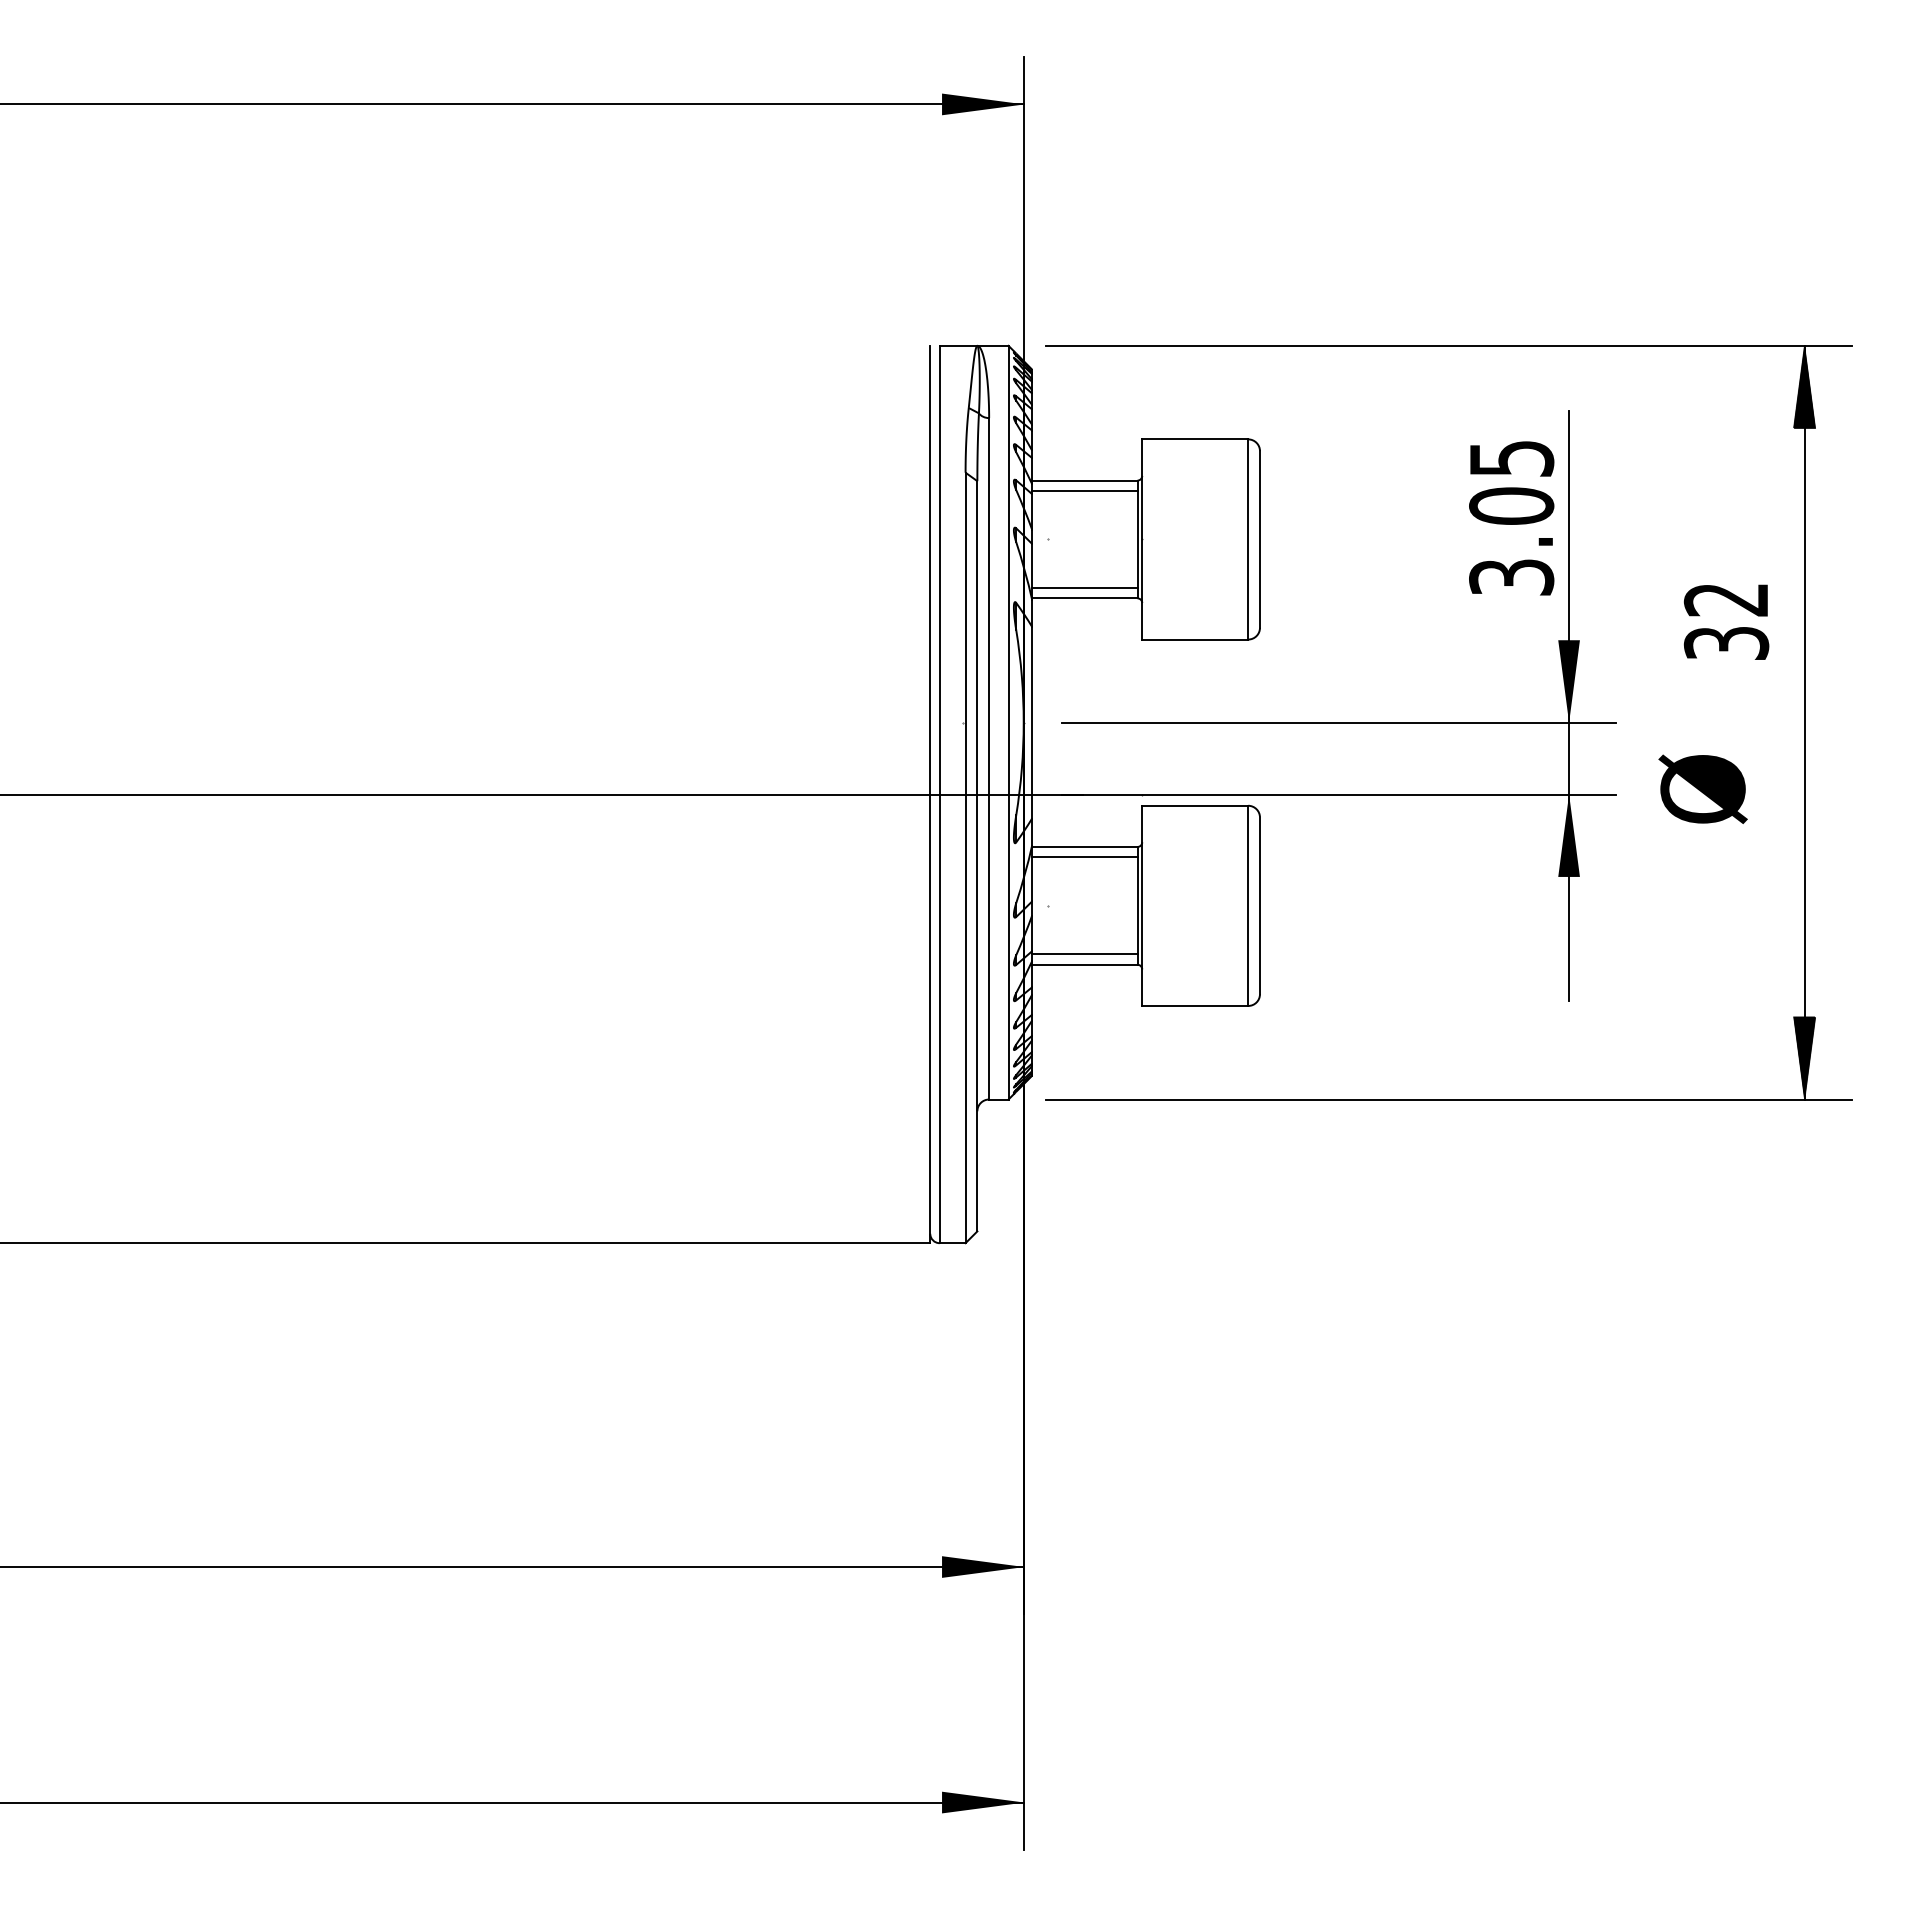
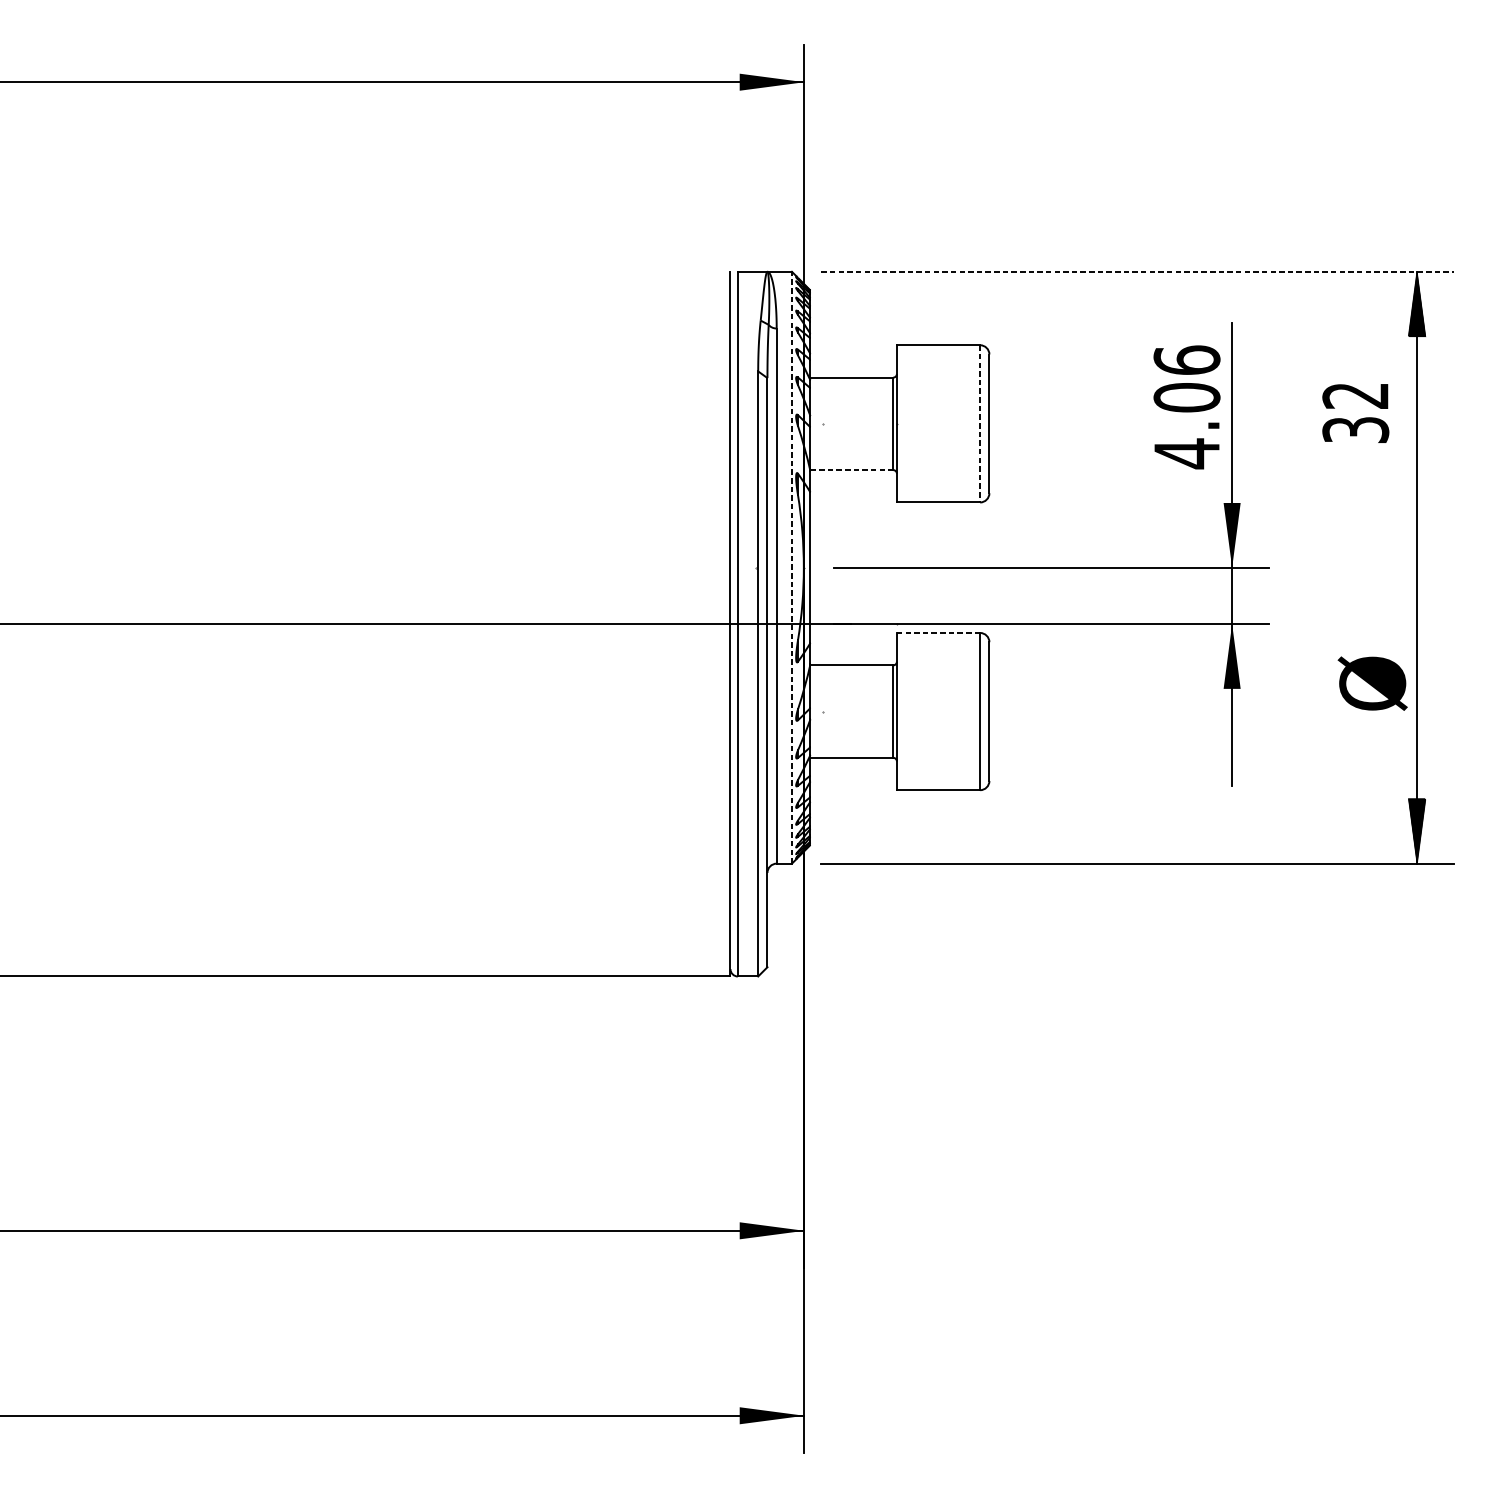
line: (1448, 345) -> (1137, 271), solid -> dashed
line: (1084, 491) -> (851, 386), removed
text: (1511, 518) -> (1186, 407), 3.05 -> 4.06
line: (1248, 539) -> (980, 423), solid -> dashed
line: (1084, 587) -> (851, 461), removed
line: (1084, 598) -> (851, 470), solid -> dashed
text: (1726, 621) -> (1355, 412), moved
line: (1008, 722) -> (791, 567), solid -> dashed
text: (1702, 788) -> (1372, 683), moved
line: (1195, 805) -> (938, 632), solid -> dashed
line: (1084, 857) -> (851, 673), removed
line: (1084, 954) -> (851, 749), removed

